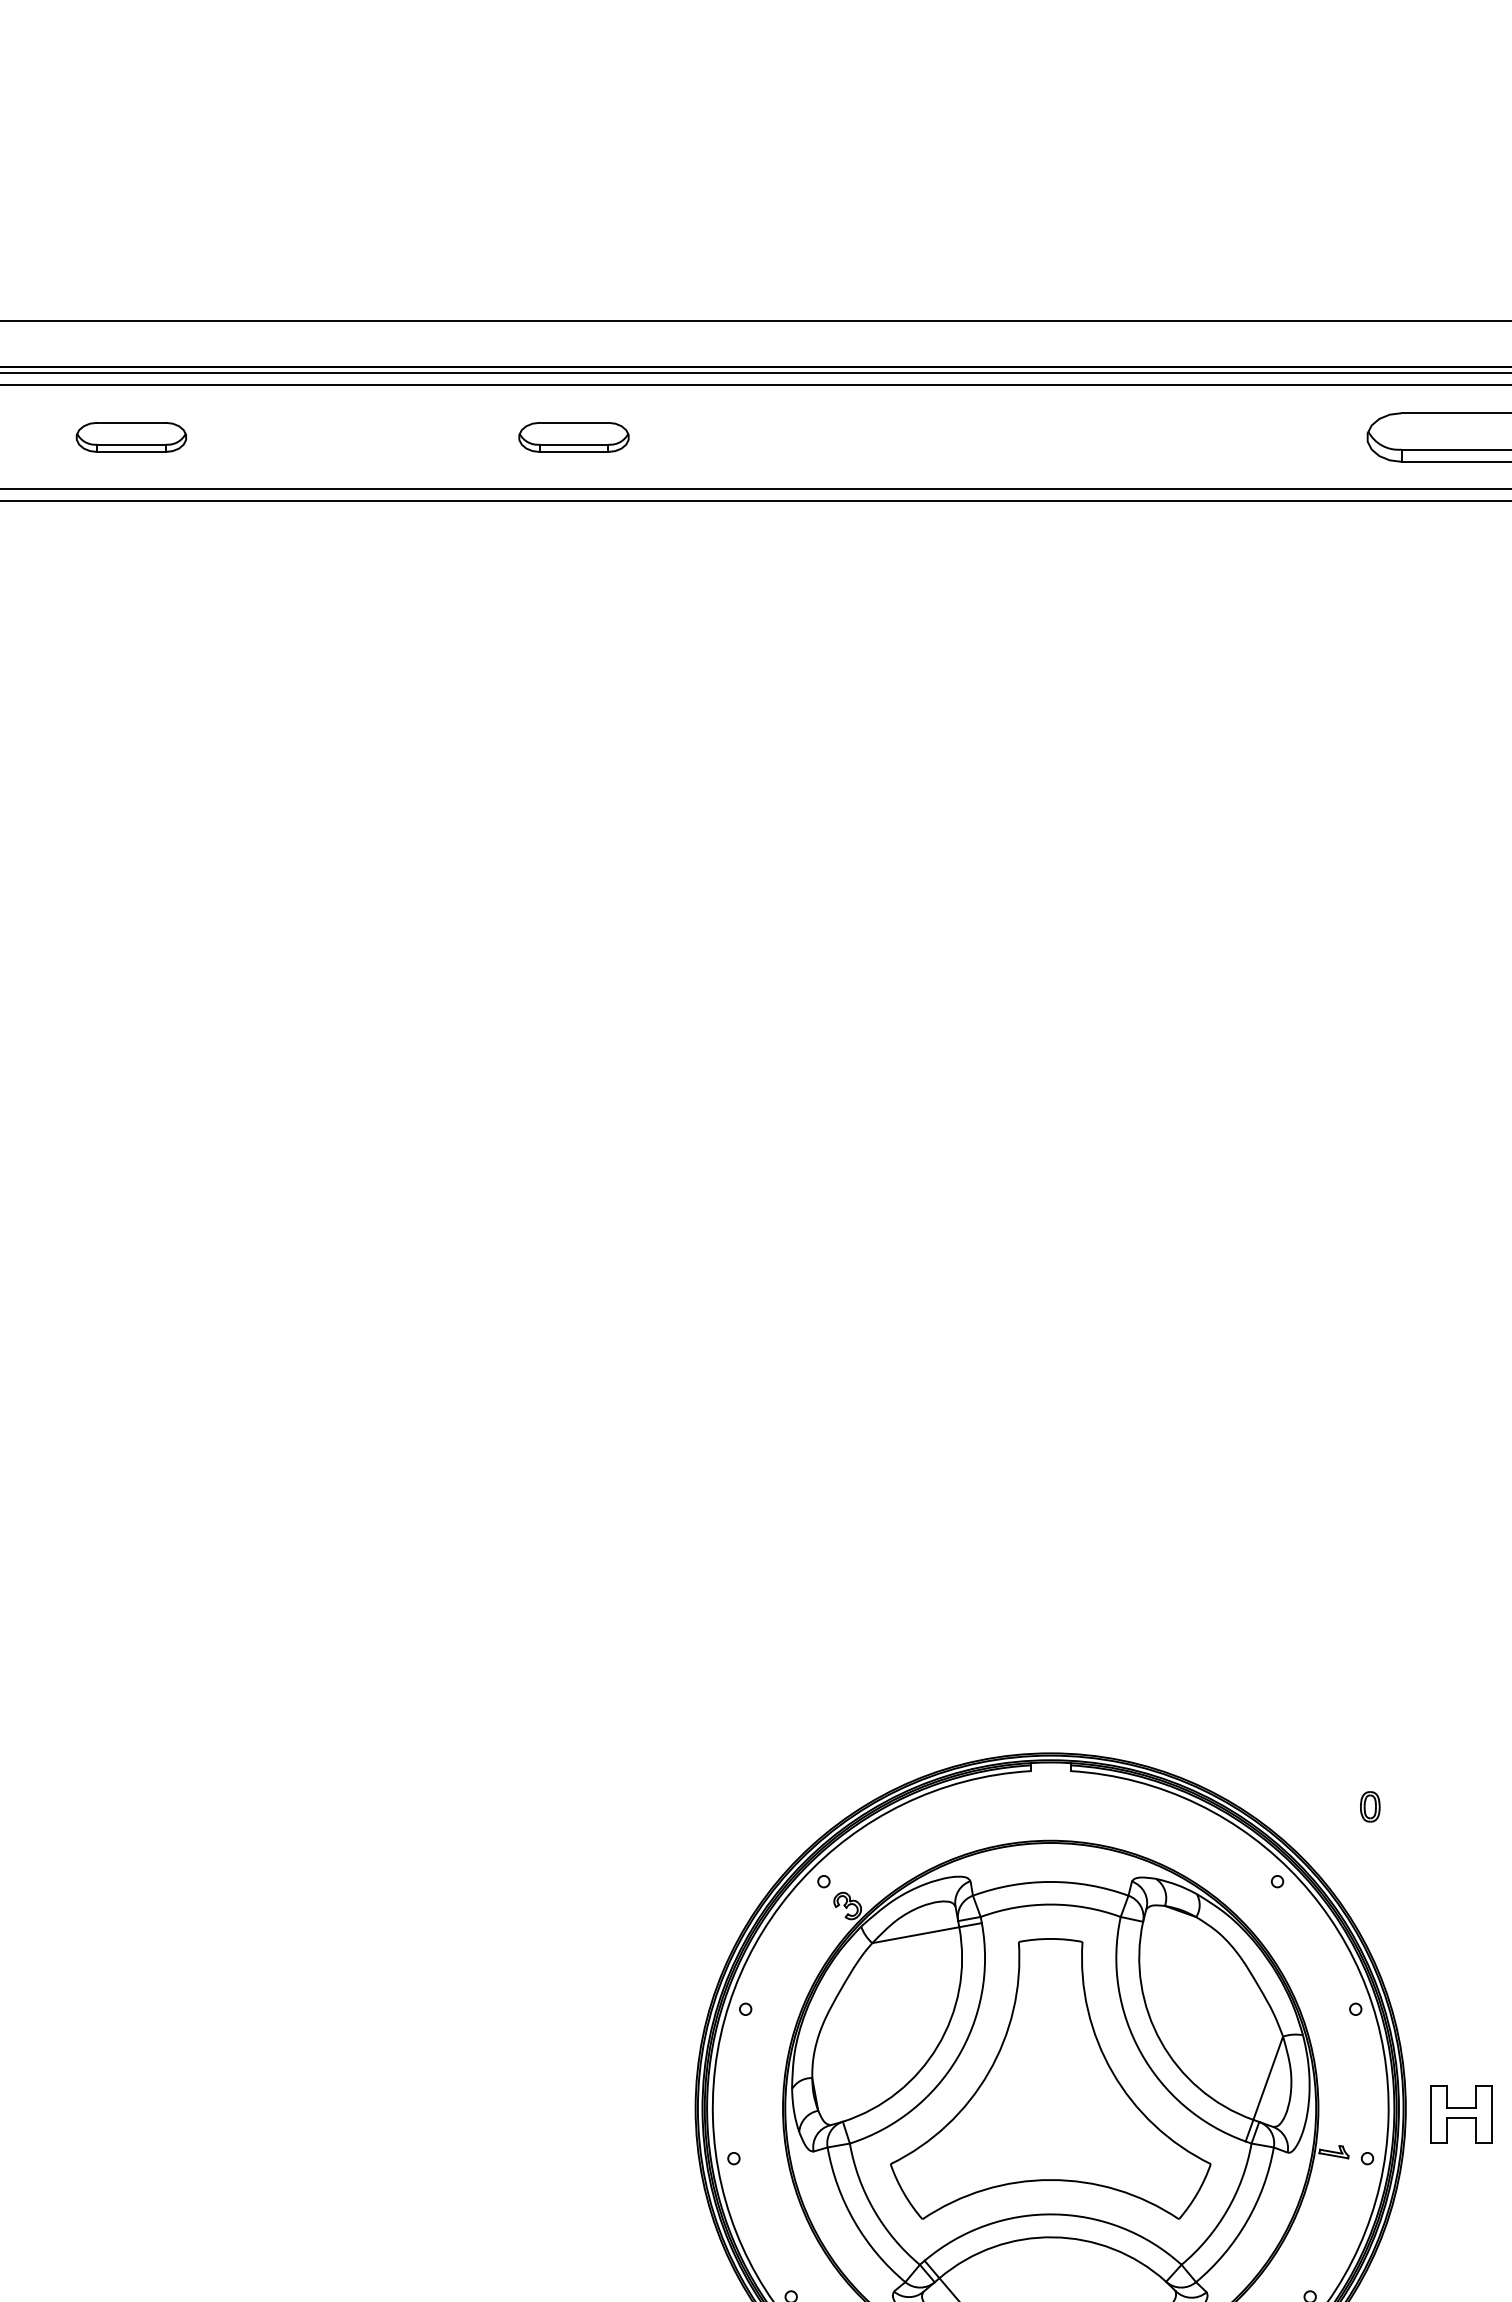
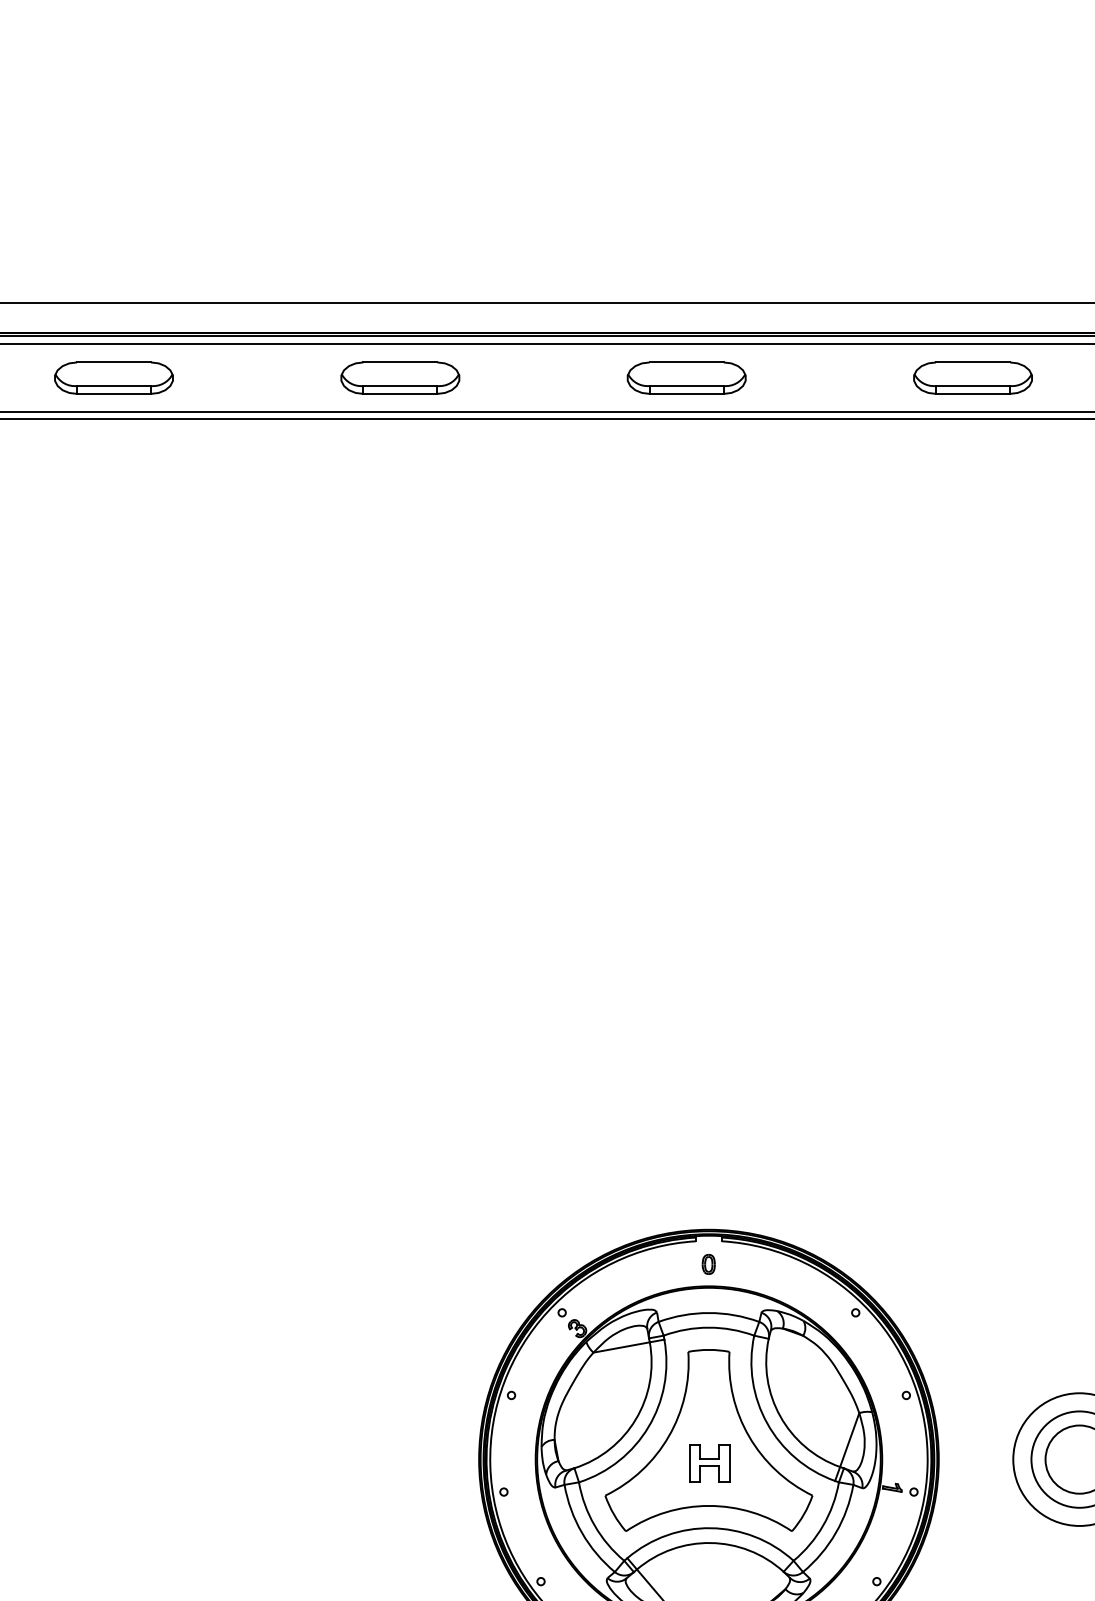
part: (130, 436) -> (113, 377), size x1.67
part: (574, 436) -> (400, 377), size x1.67
part: (1016, 436) -> (686, 377), added
part: (1369, 1806) -> (708, 1264), moved
part: (1461, 2114) -> (709, 1463), moved

